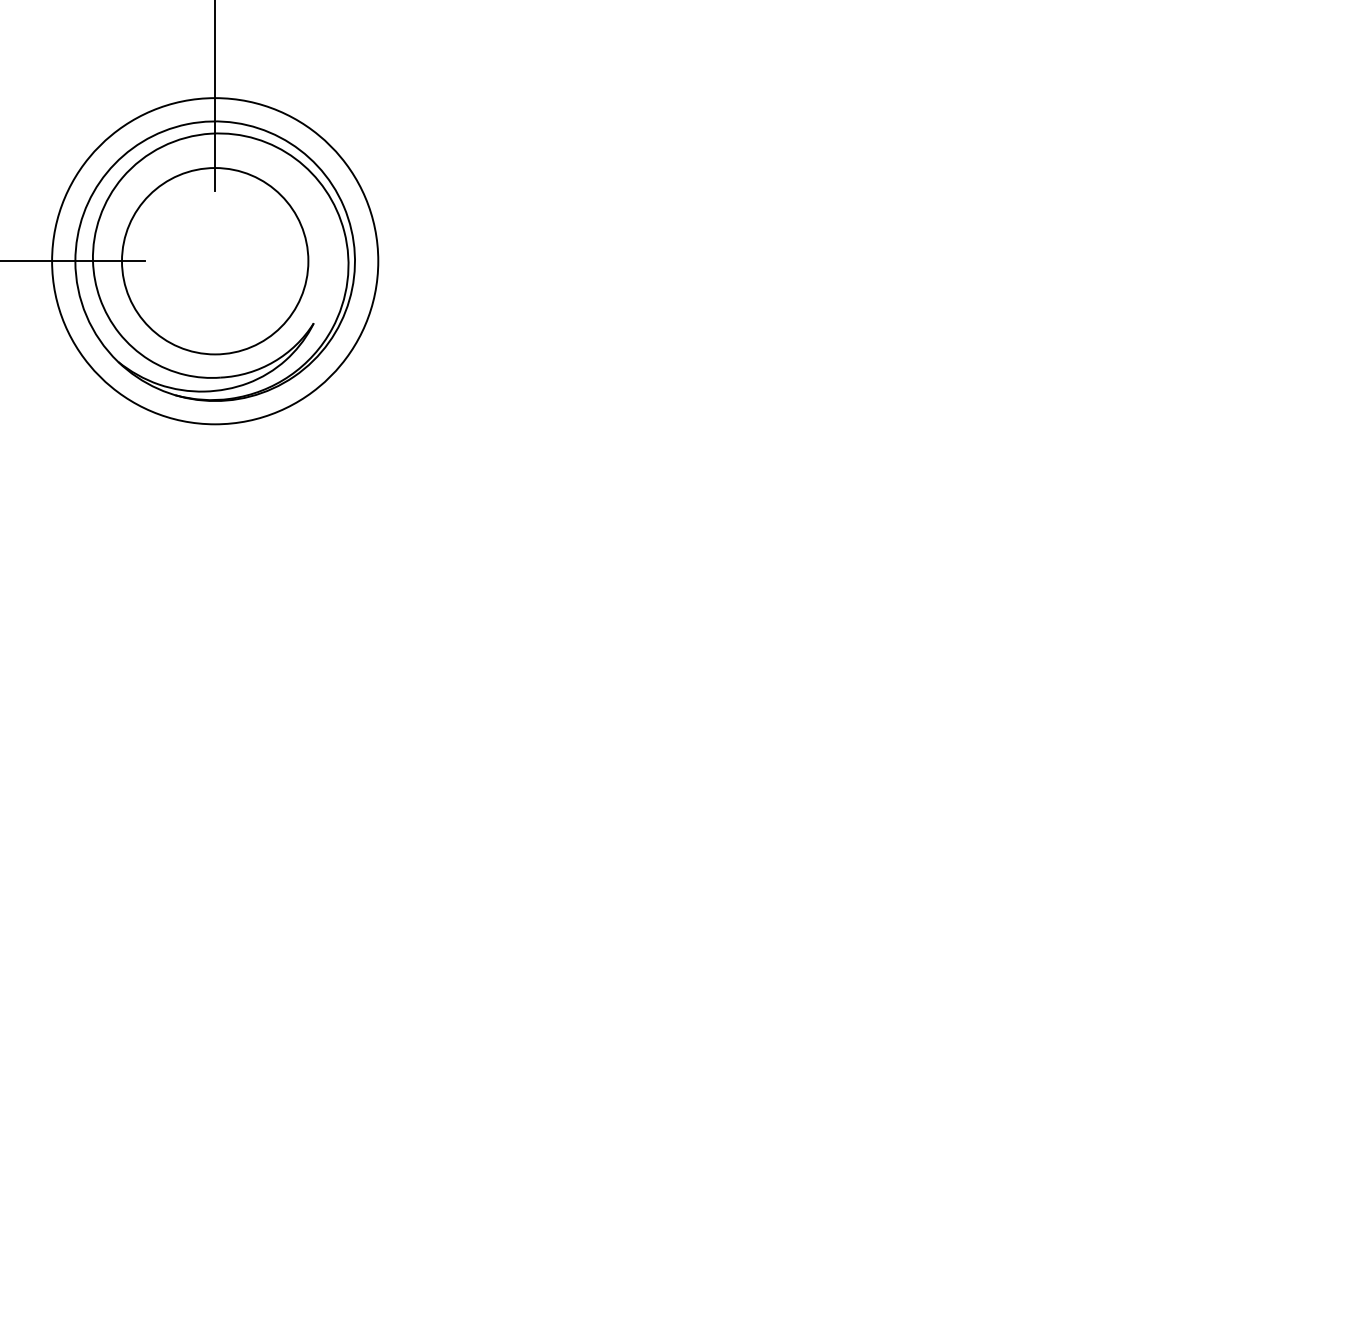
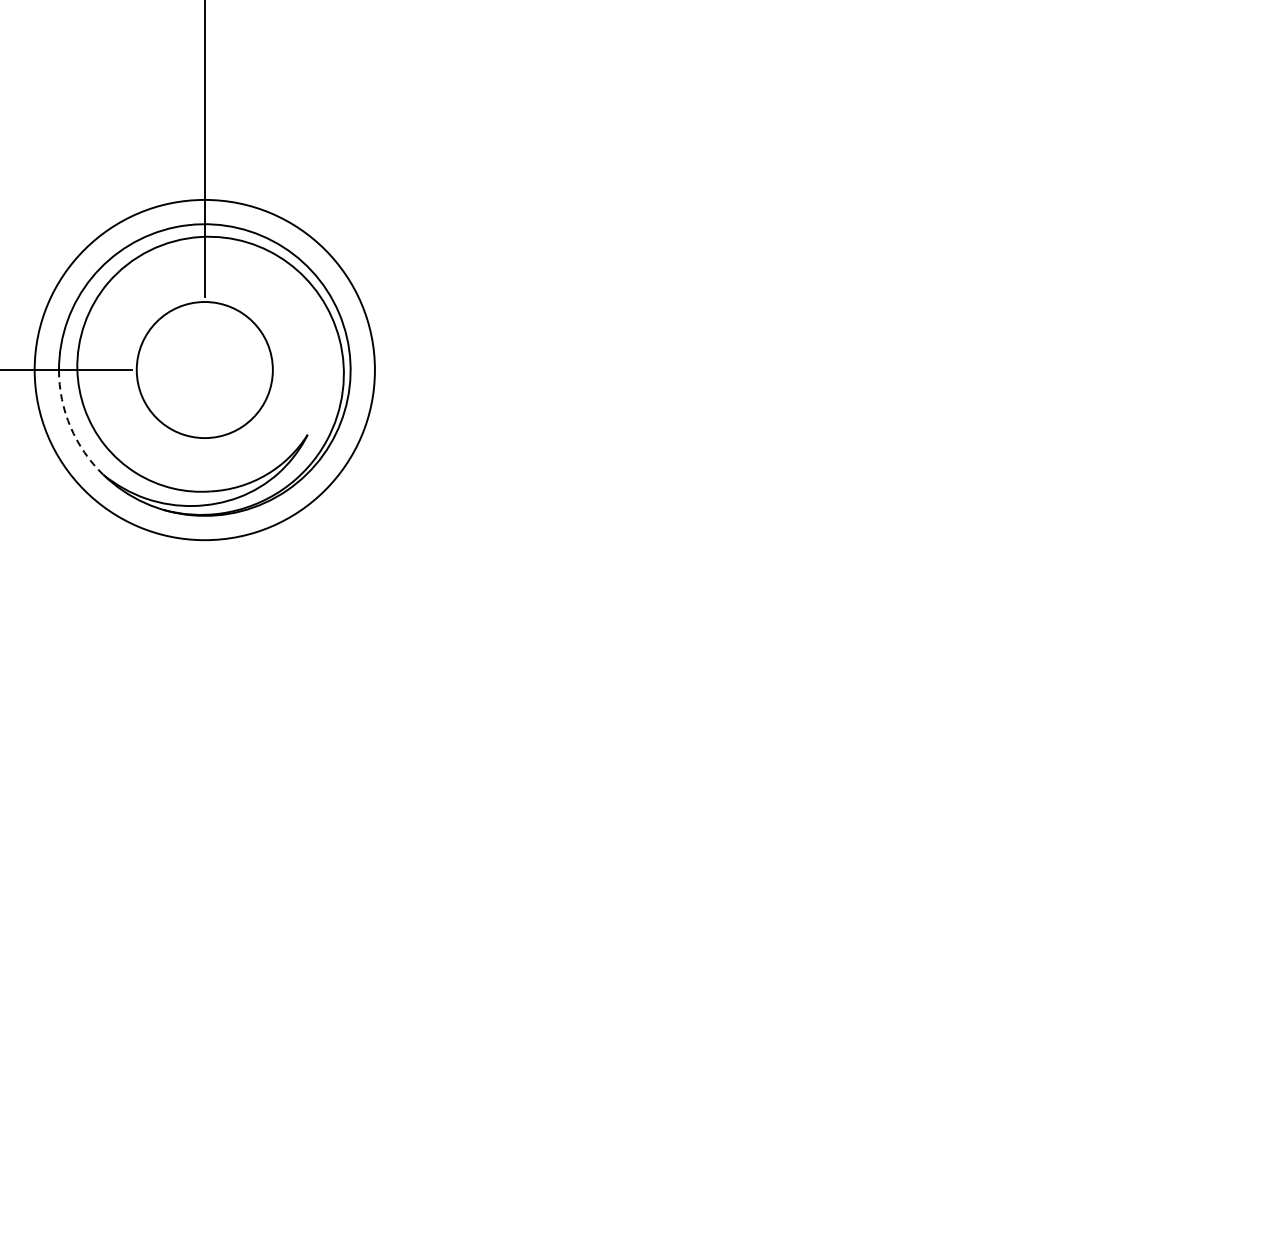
circle: (215, 261) -> (205, 370), size x0.7
arc: (86, 315) -> (70, 426), solid -> dashed

